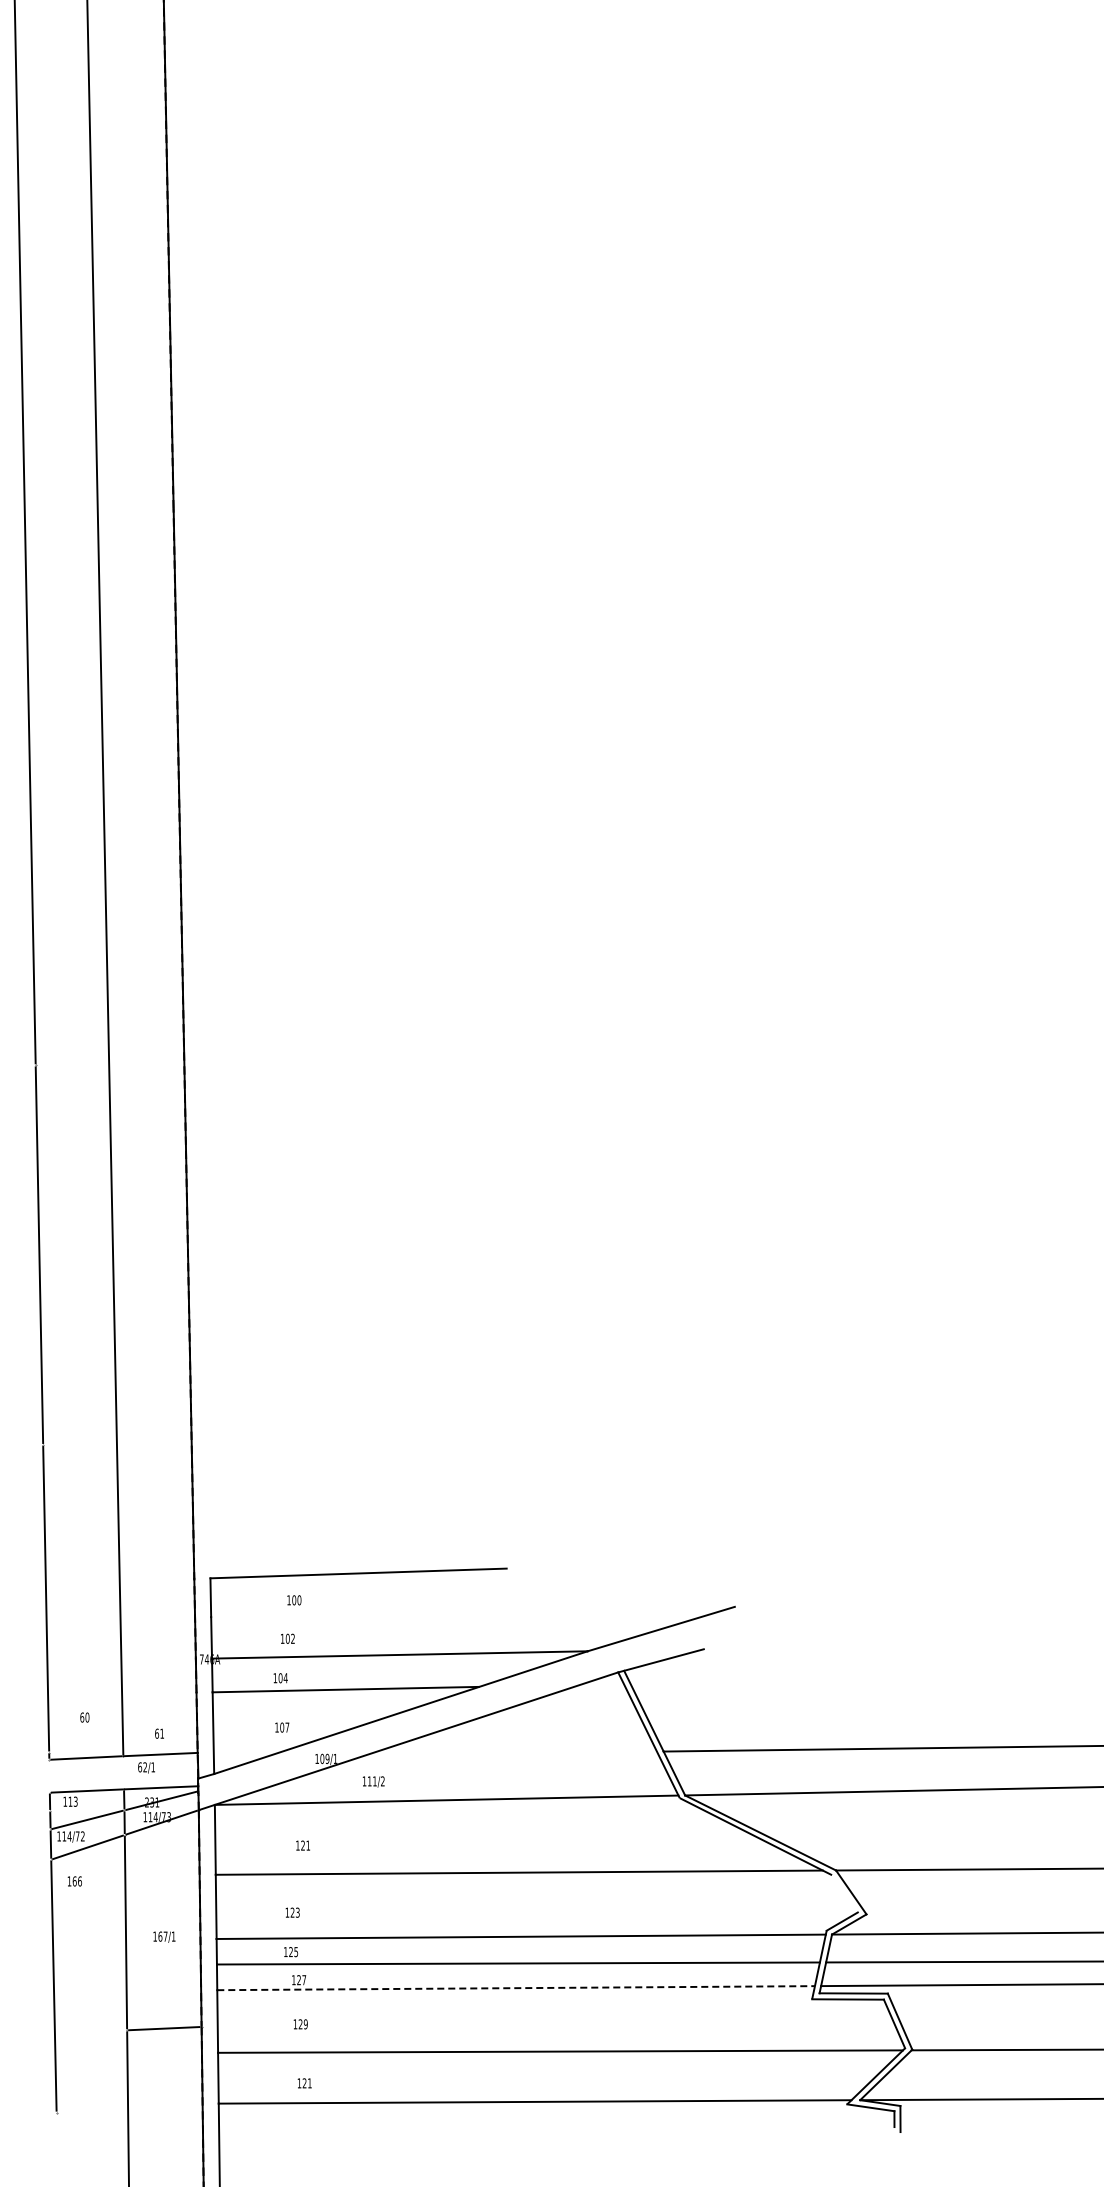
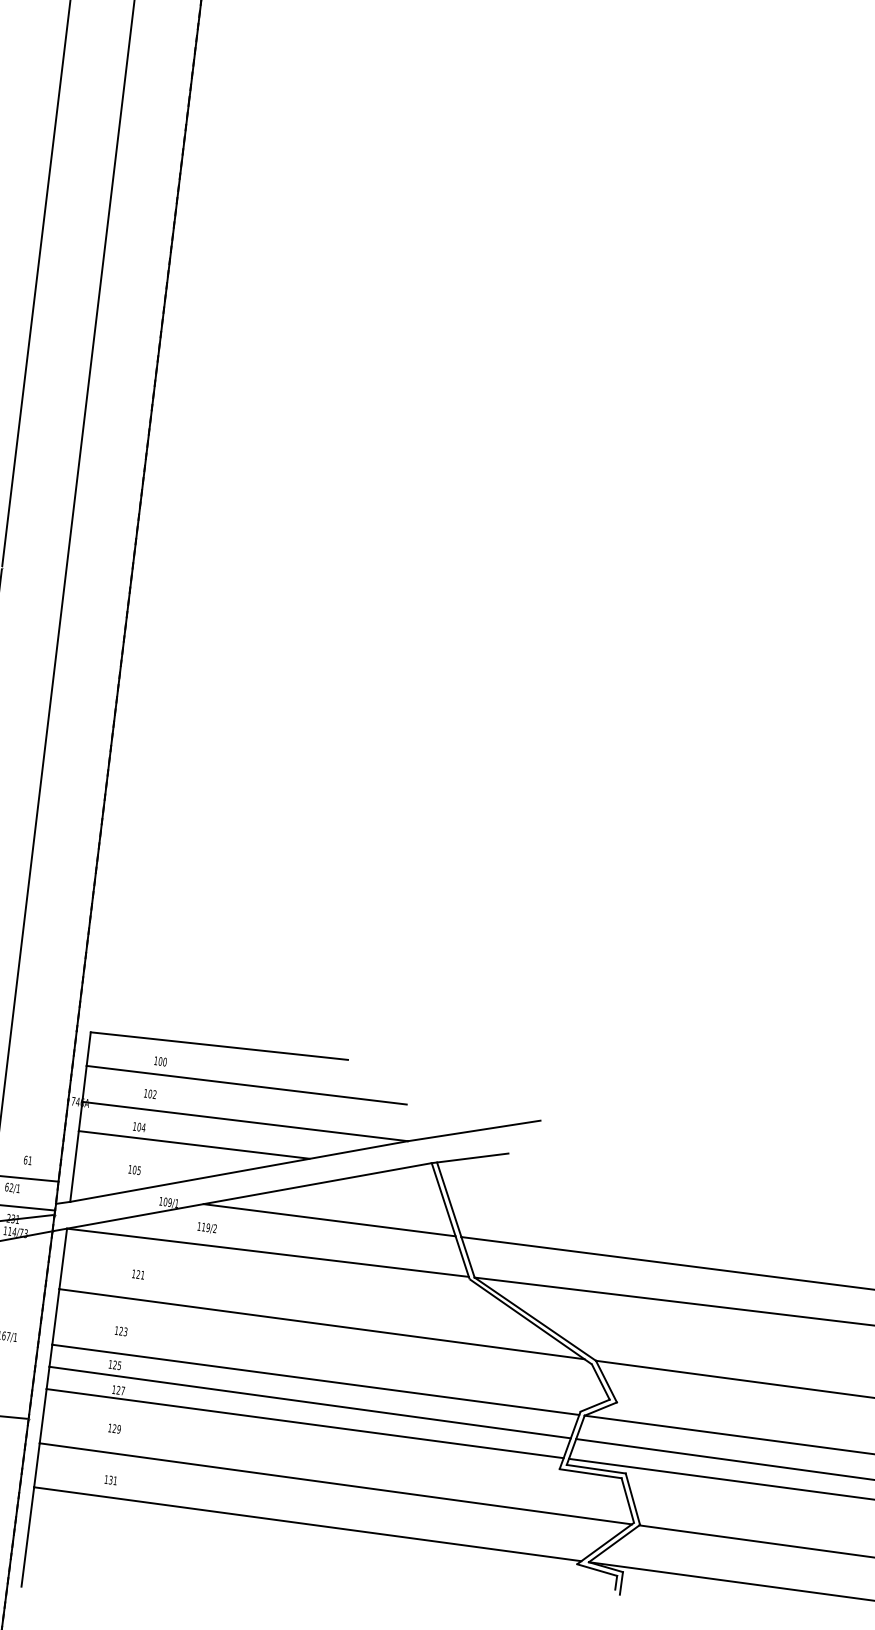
line: (395, 1613) -> (246, 1085), added
text: (287, 1727) -> (139, 1170), 107 -> 105
line: (510, 1753) -> (328, 1220), added
text: (374, 1781) -> (207, 1227), 111/2 -> 119/2
line: (844, 1893) -> (600, 1381), added
line: (516, 1988) -> (305, 1423), dashed -> solid
text: (304, 2083) -> (110, 1480), 121 -> 131

